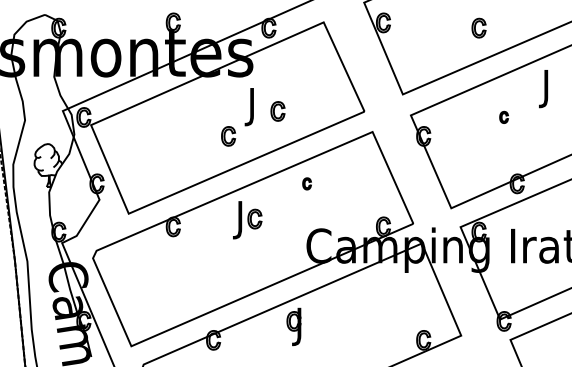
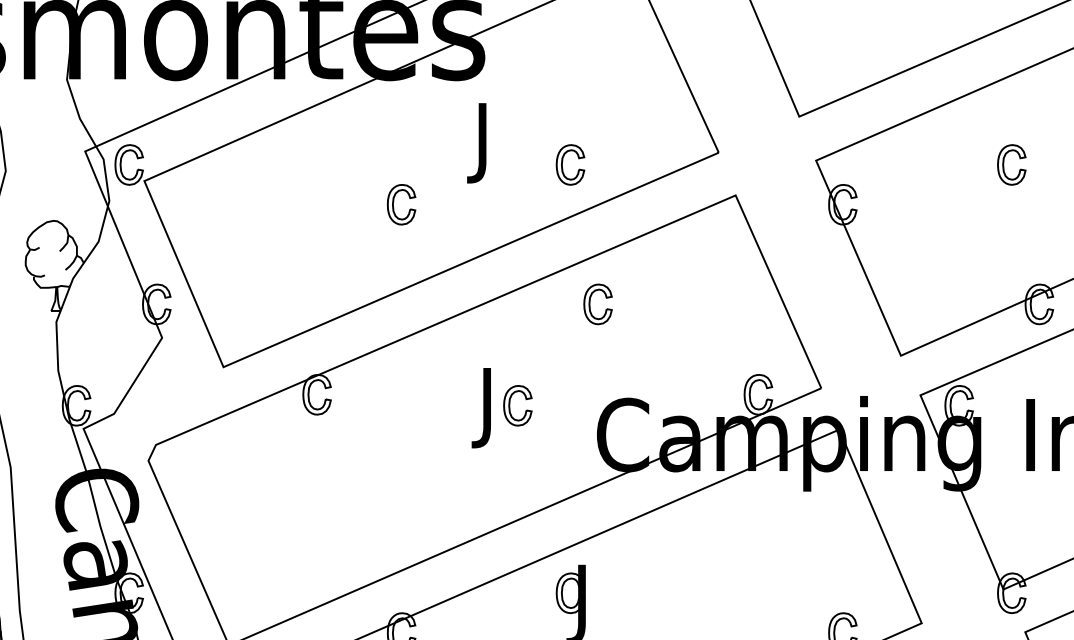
part: (277, 111) -> (569, 165), moved
part: (503, 117) -> (1010, 165), size x1.67
part: (228, 136) -> (401, 204), moved
part: (306, 183) -> (596, 303), size x1.67
part: (247, 220) -> (502, 408), moved

